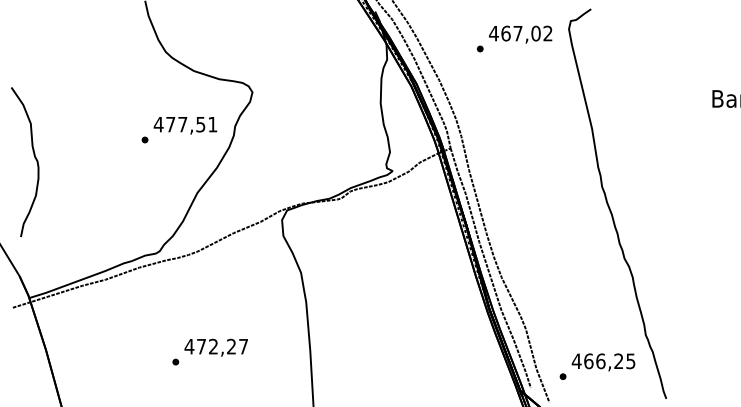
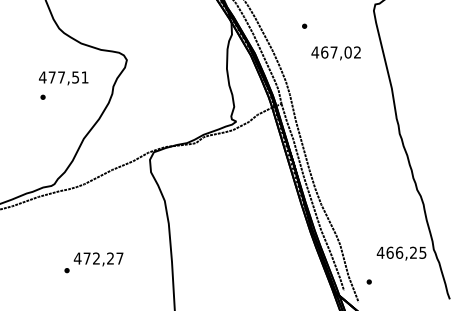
text: (520, 34) -> (336, 53), moved
text: (185, 125) -> (63, 78), moved
text: (603, 362) -> (401, 253), moved

